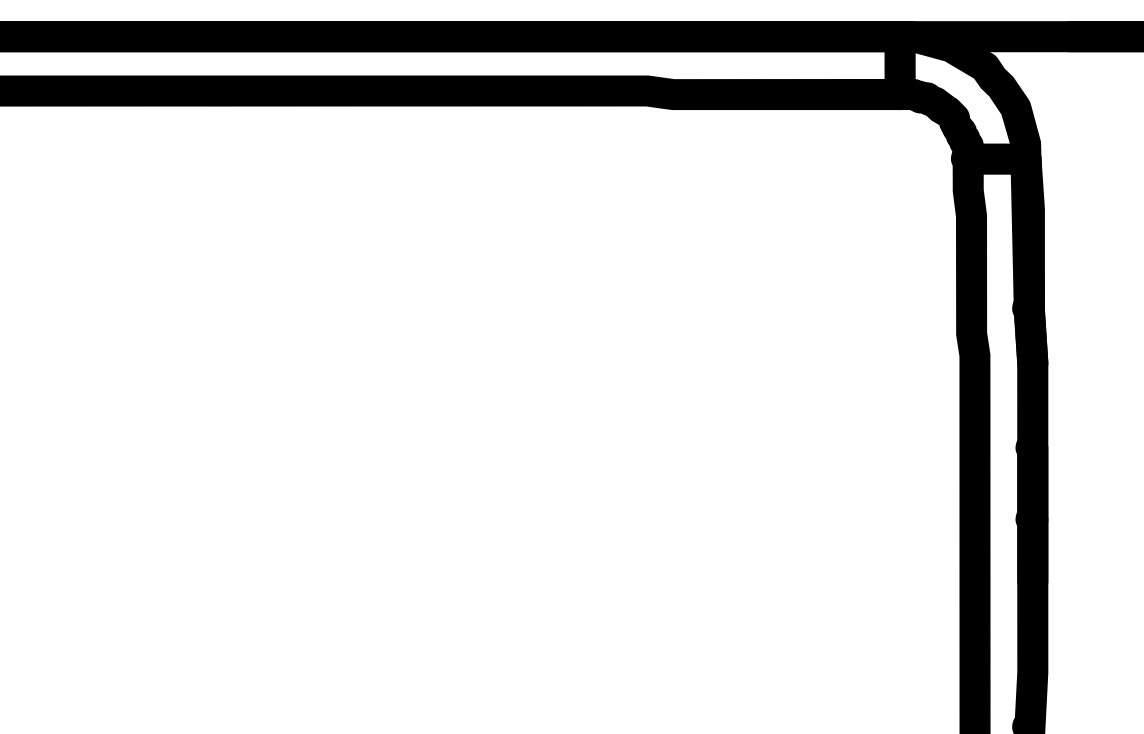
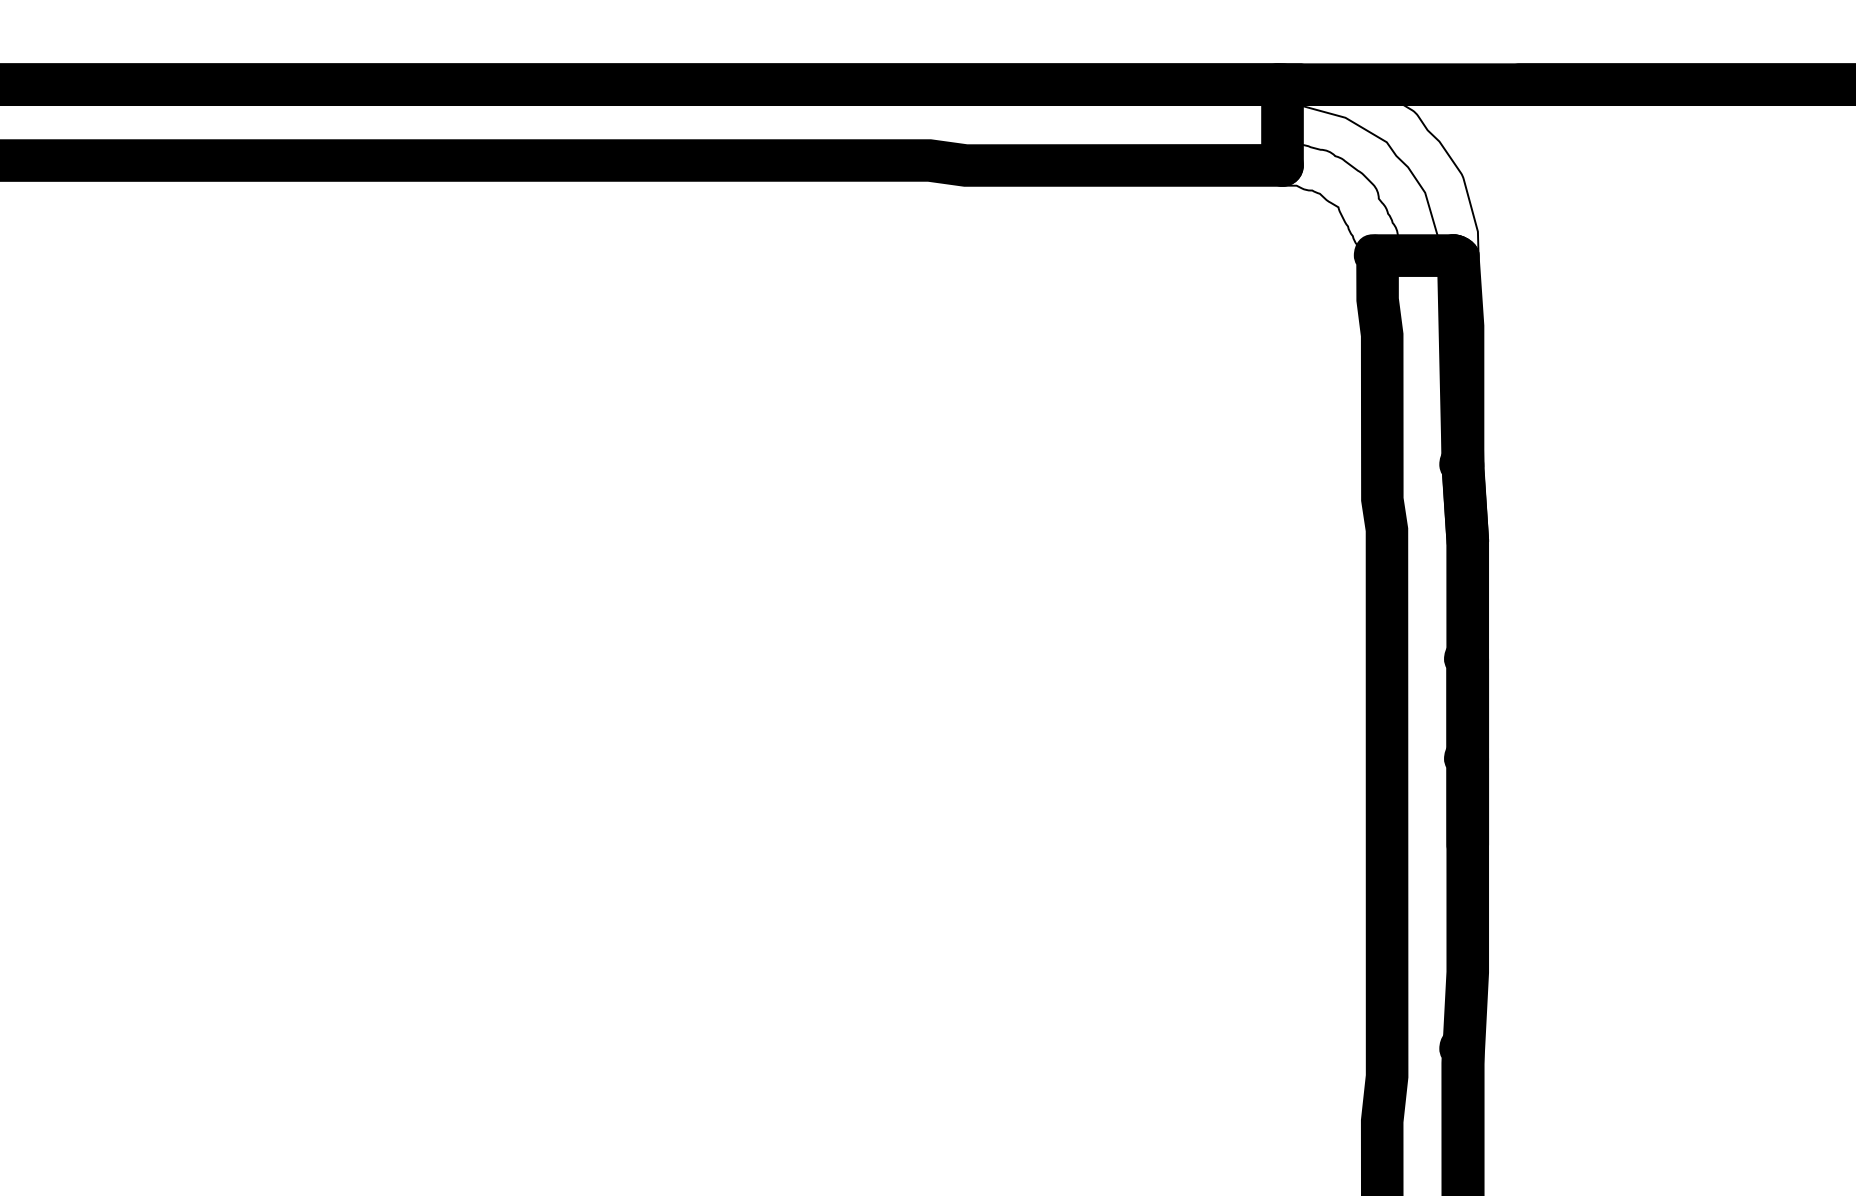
fill: (961, 97) -> (1368, 169), removed
fill: (933, 126) -> (1328, 210), removed

